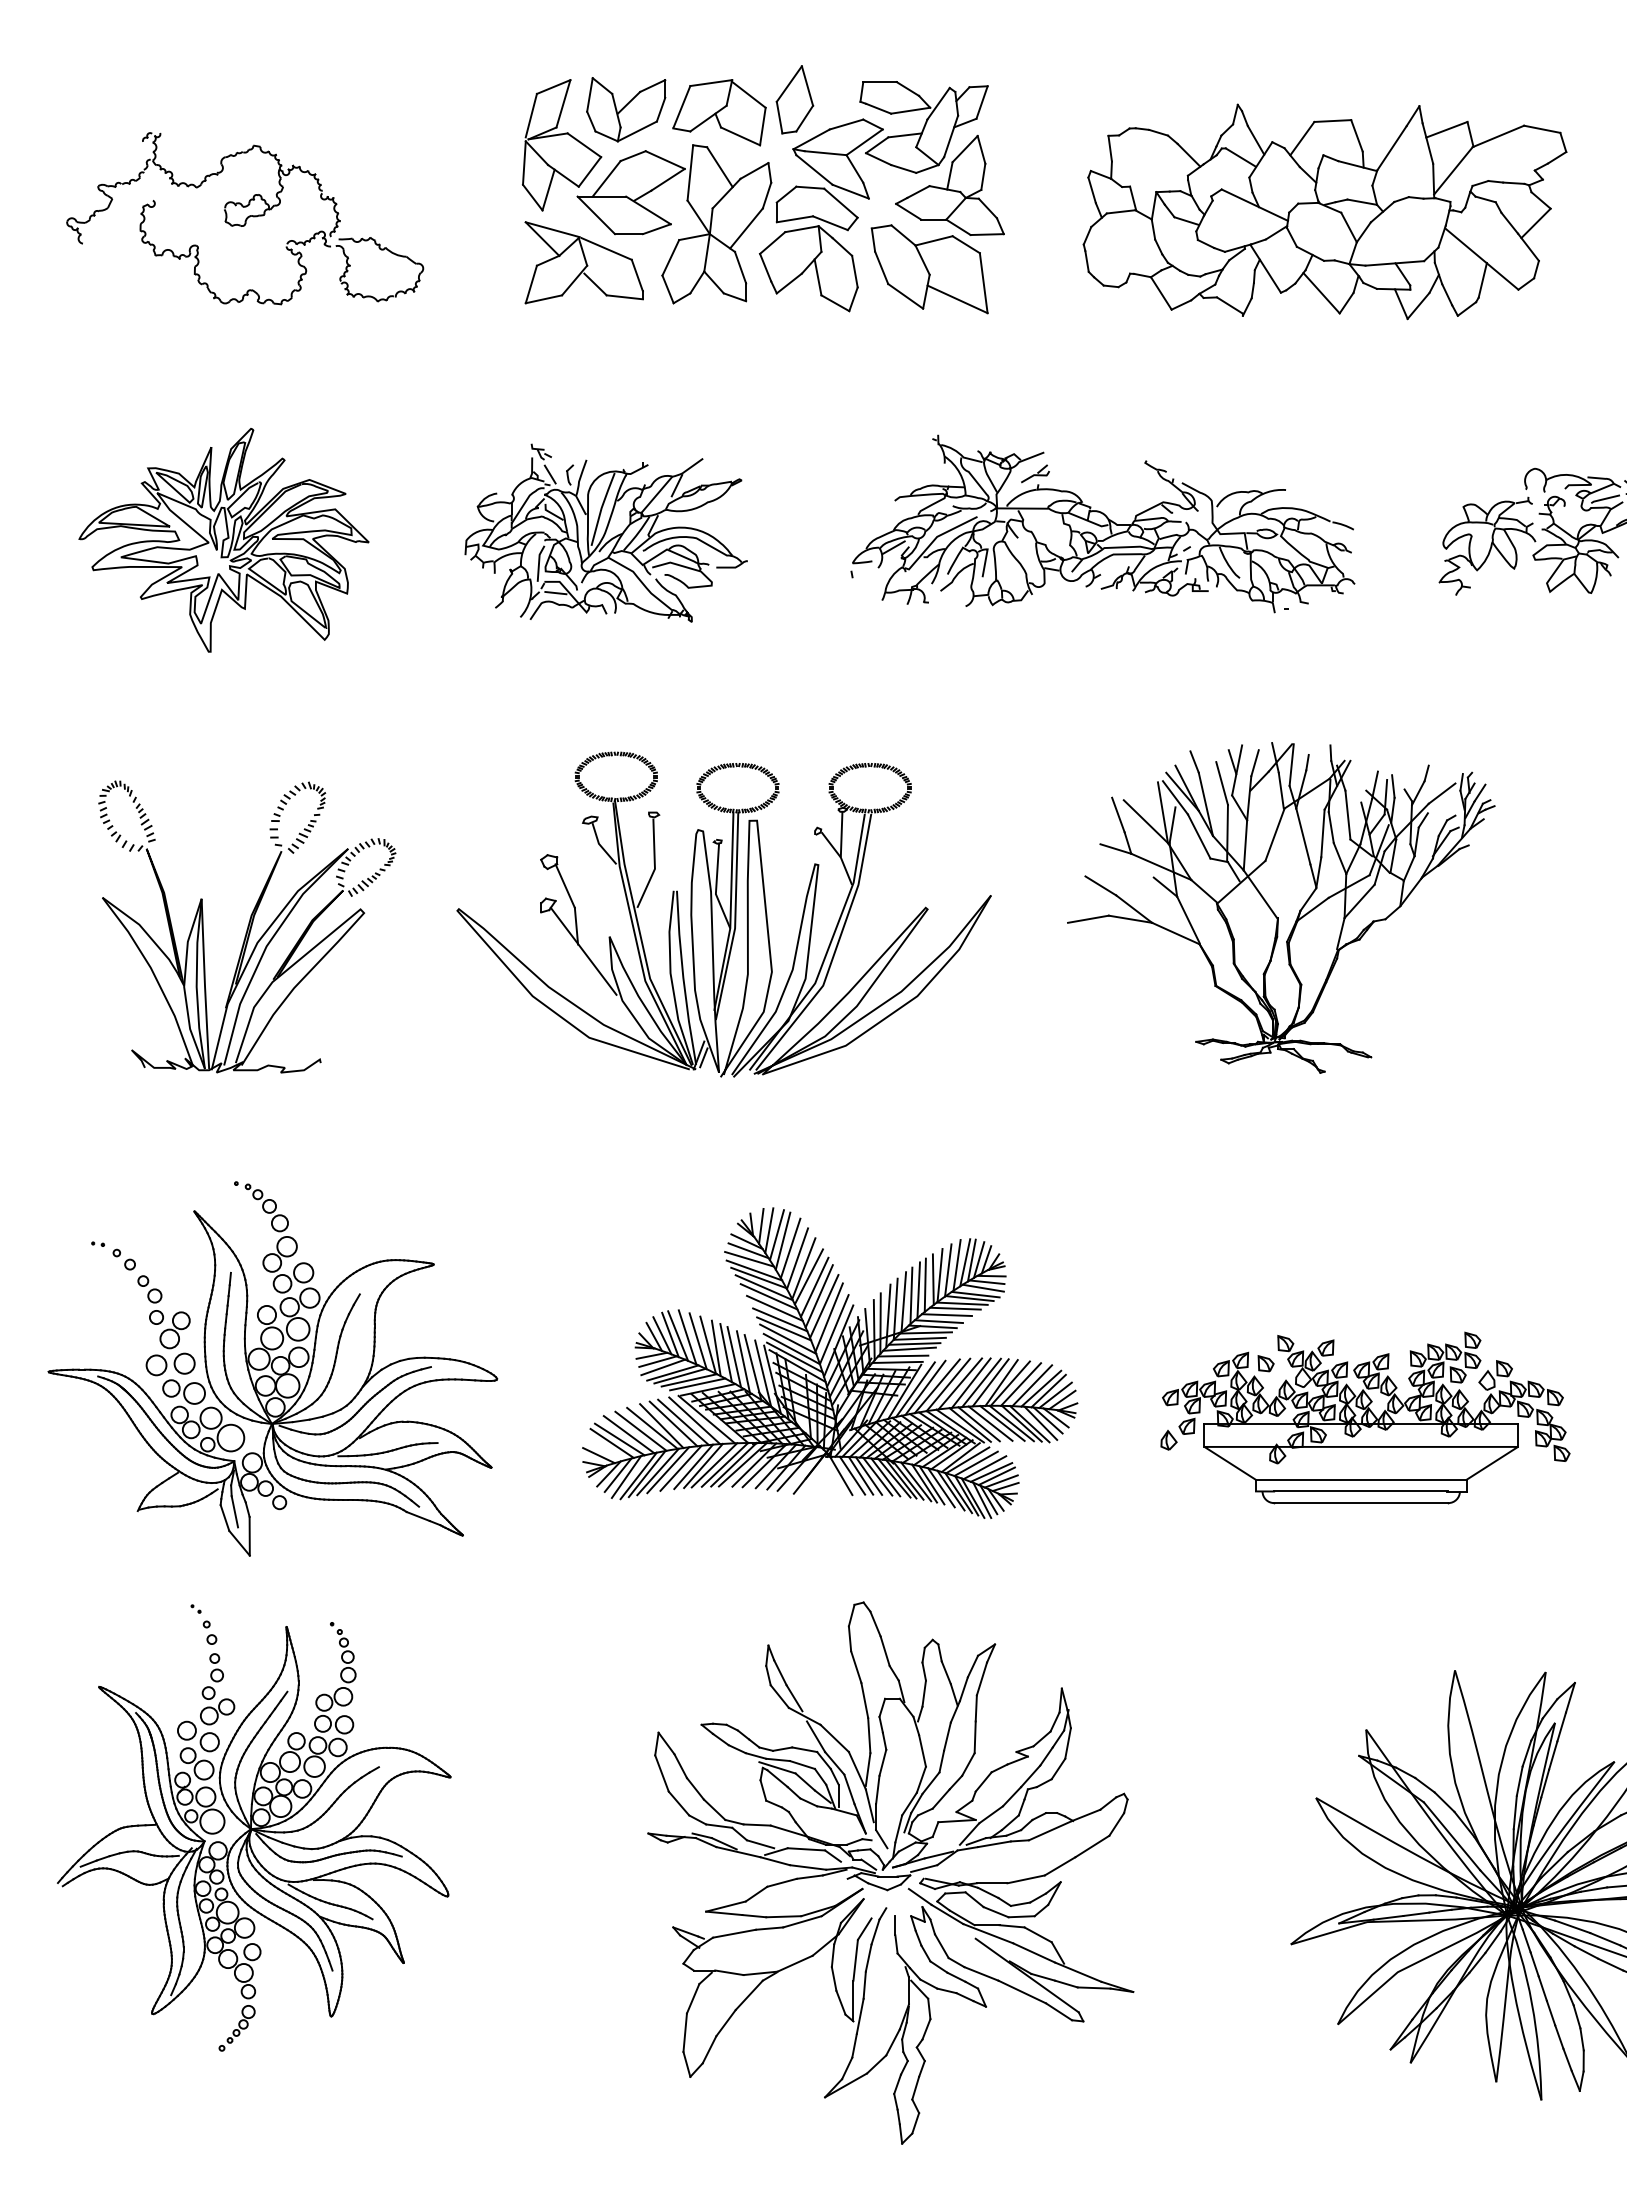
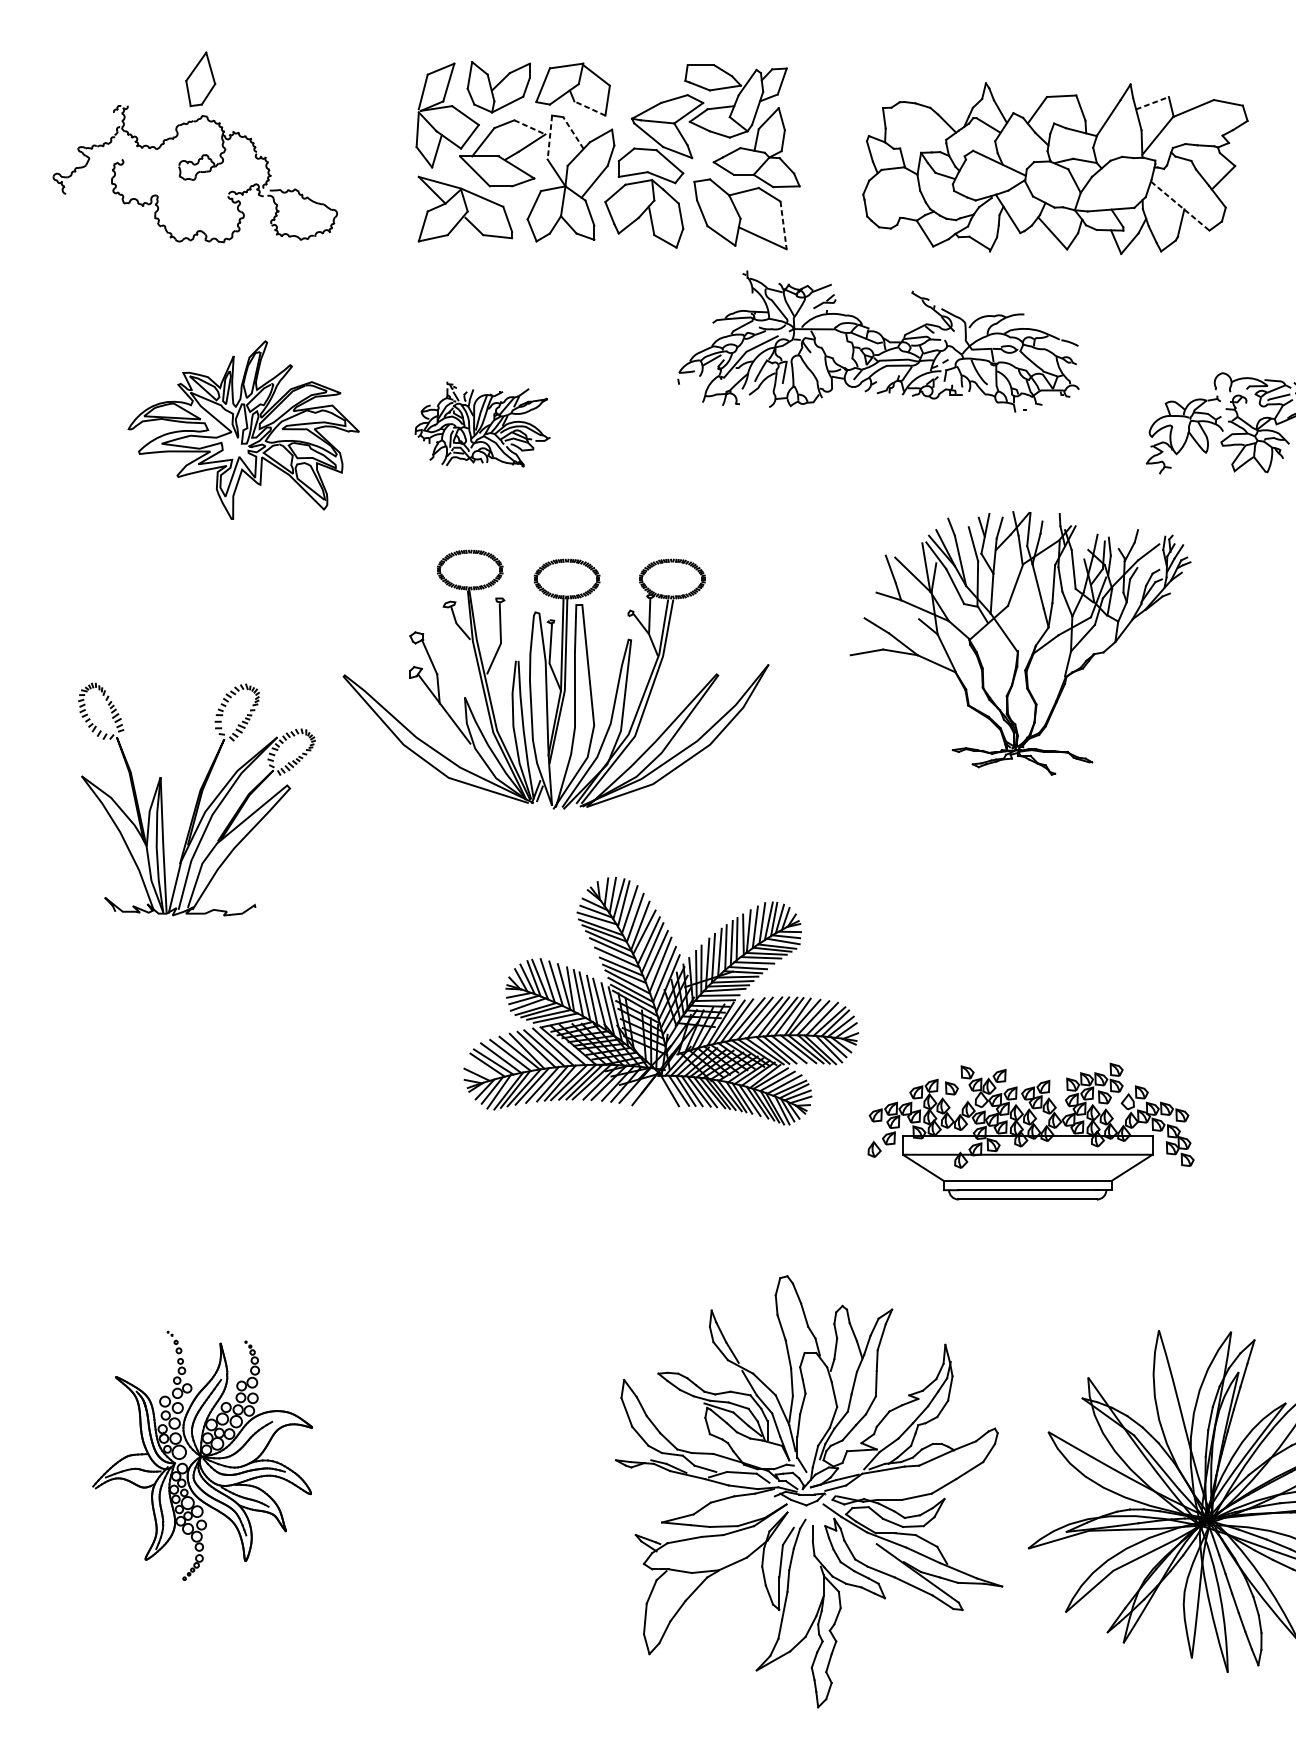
part: (794, 99) -> (200, 79), moved
line: (1447, 129) -> (1152, 103), solid -> dashed
line: (740, 136) -> (589, 108), solid -> dashed
line: (665, 160) -> (530, 127), solid -> dashed
line: (719, 167) -> (573, 133), solid -> dashed
line: (690, 172) -> (550, 137), solid -> dashed
line: (1481, 259) -> (1180, 206), solid -> dashed
line: (983, 283) -> (783, 225), solid -> dashed
part: (1102, 523) -> (878, 341), moved
part: (605, 532) -> (482, 424), size x0.6
part: (223, 540) -> (243, 430), moved
part: (1281, 907) -> (1020, 643), moved
part: (723, 914) -> (555, 679), moved
part: (247, 926) -> (197, 799), moved
part: (830, 1362) -> (661, 1000), moved
part: (272, 1368) -> (217, 1089), removed
part: (1365, 1417) -> (1031, 1131), moved
part: (254, 1827) -> (202, 1455), size x0.7
part: (890, 1872) -> (808, 1491), moved

